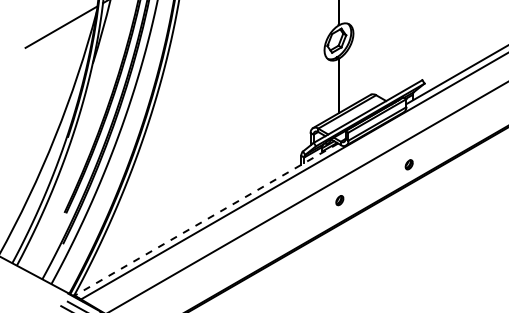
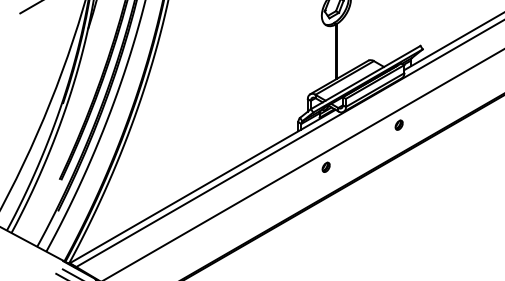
part: (408, 164) -> (398, 124), moved
part: (339, 200) -> (325, 167), moved
line: (206, 219) -> (202, 186), dashed -> solid

